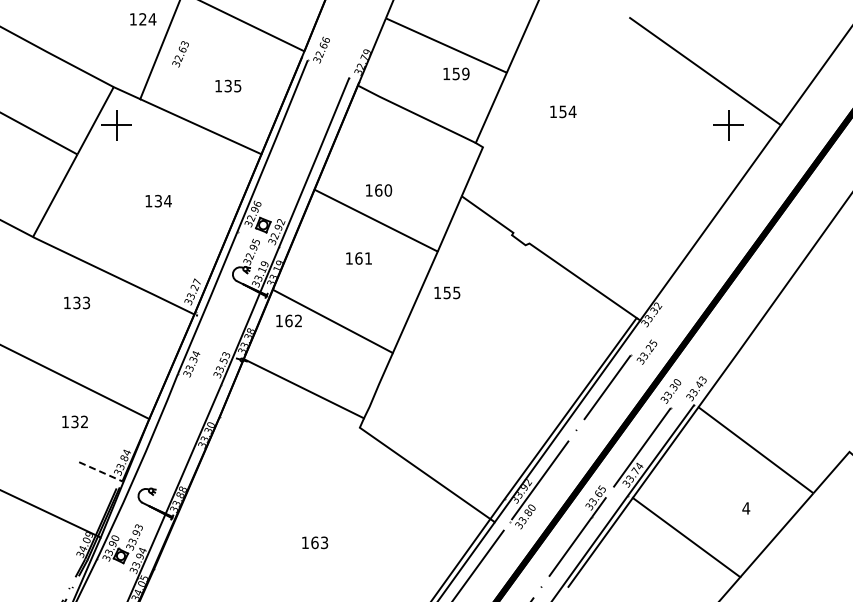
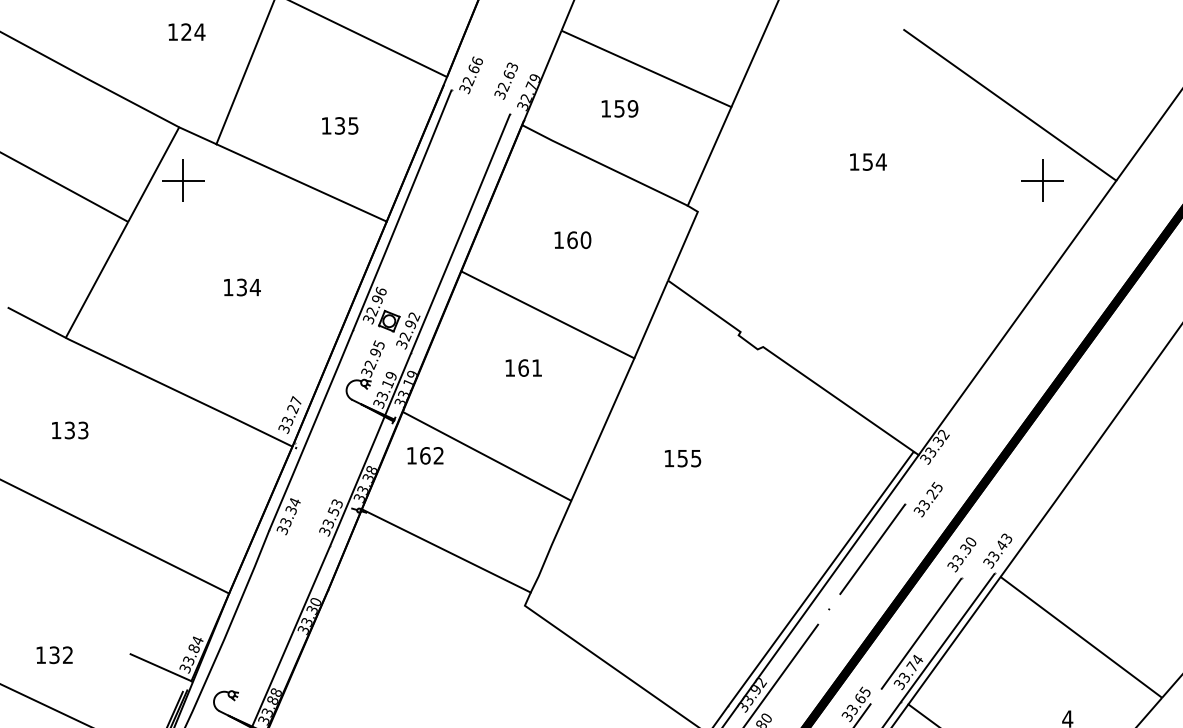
text: (143, 19) -> (187, 32), moved
text: (180, 54) -> (506, 81), moved
text: (456, 73) -> (619, 108), moved
text: (563, 111) -> (868, 161), moved
text: (379, 190) -> (573, 240), moved
text: (447, 292) -> (683, 457), moved
text: (77, 302) -> (70, 429), moved
text: (74, 421) -> (53, 654), moved
line: (100, 471) -> (160, 667), dashed -> solid

